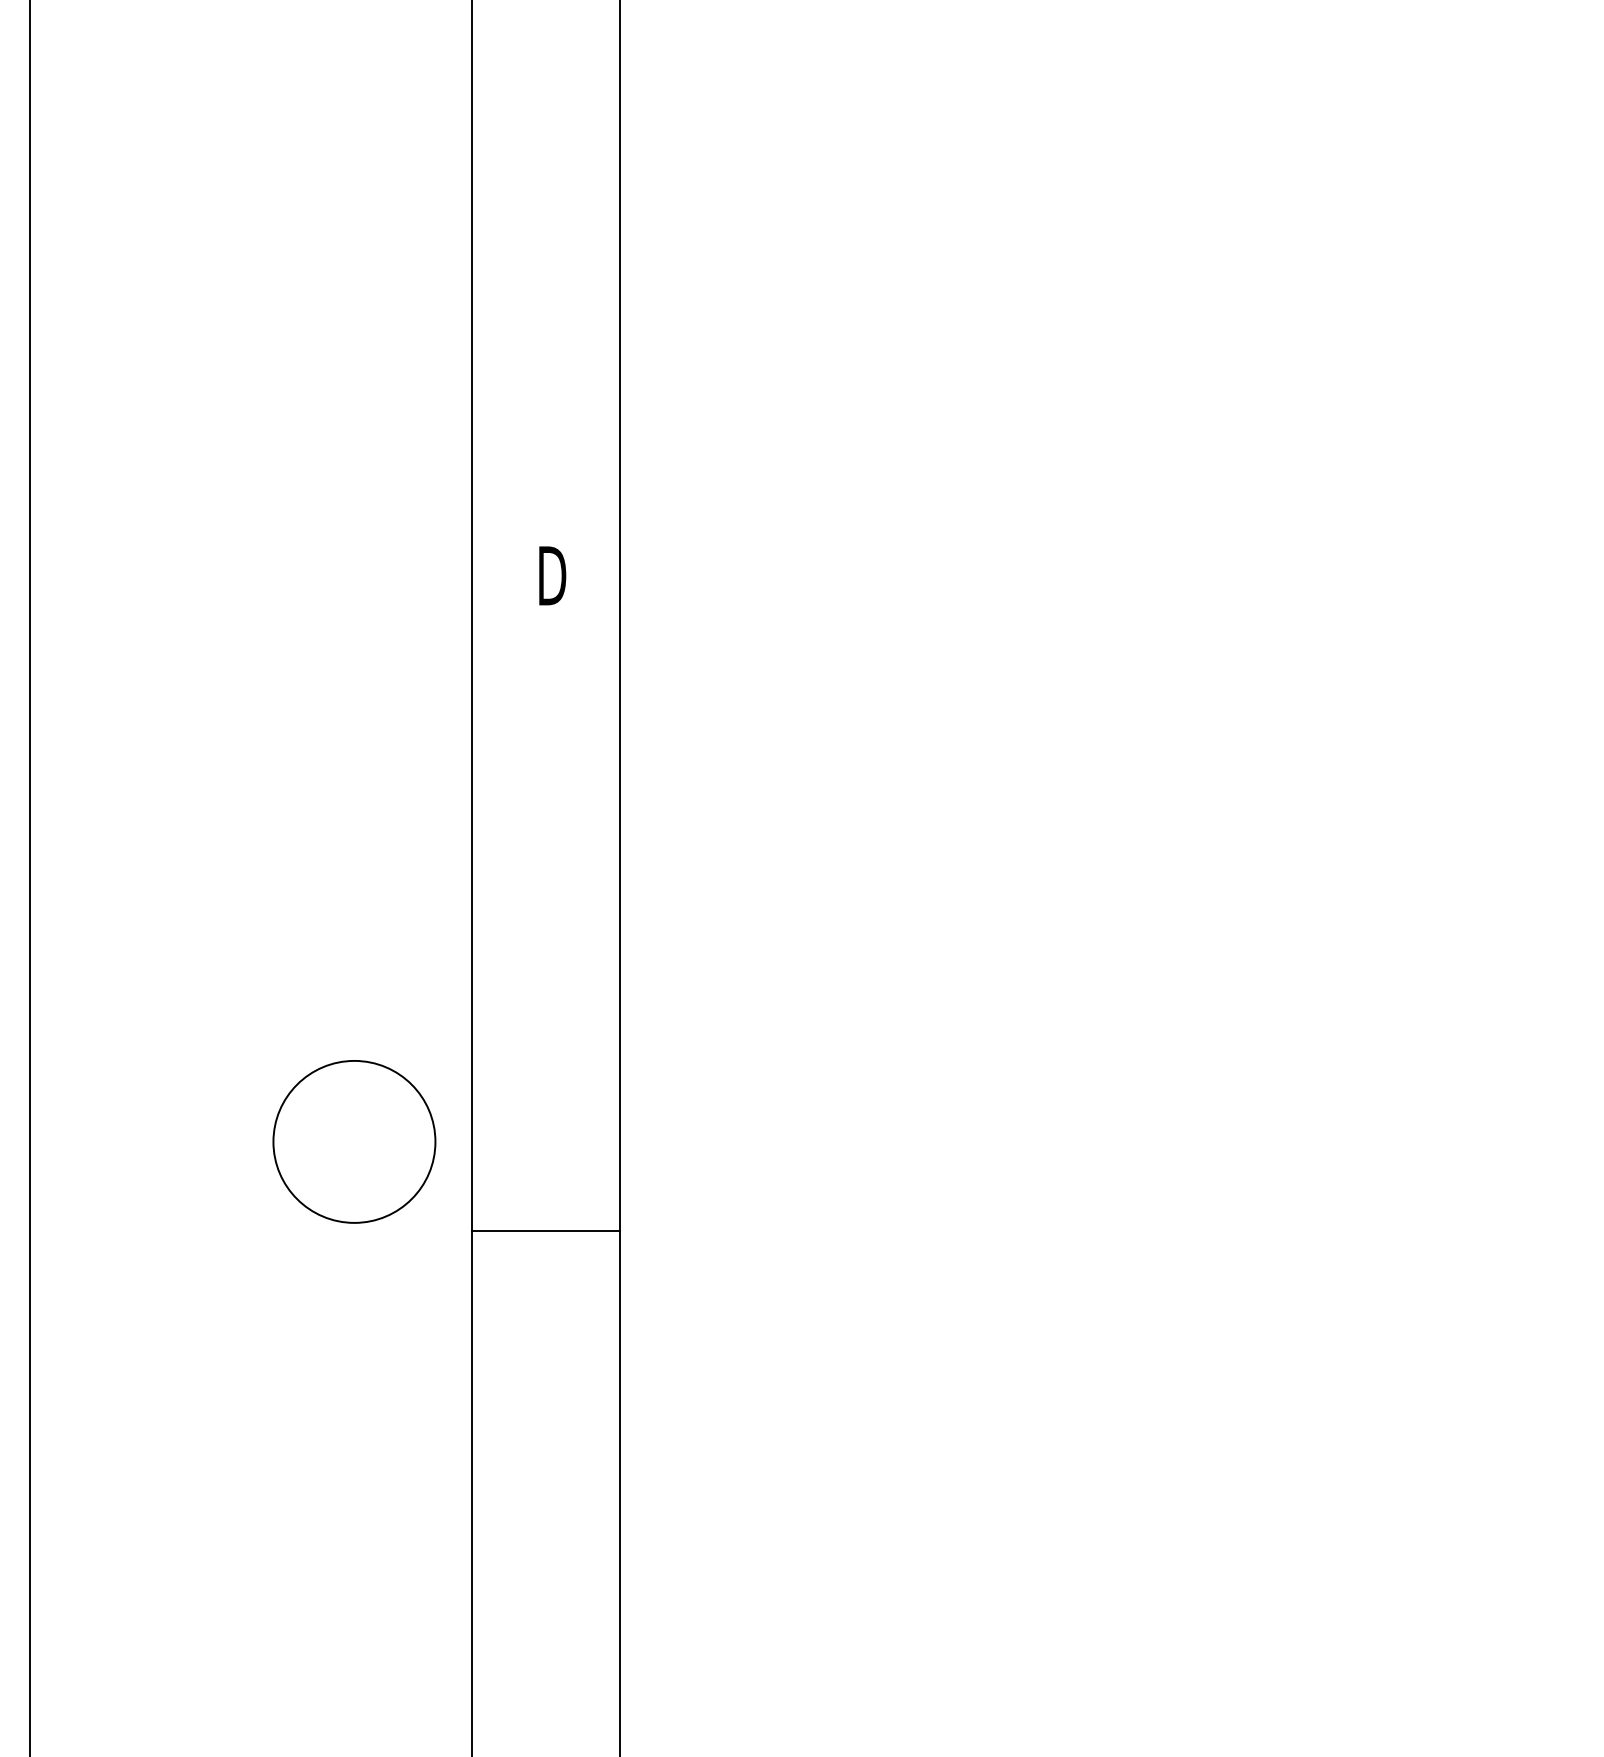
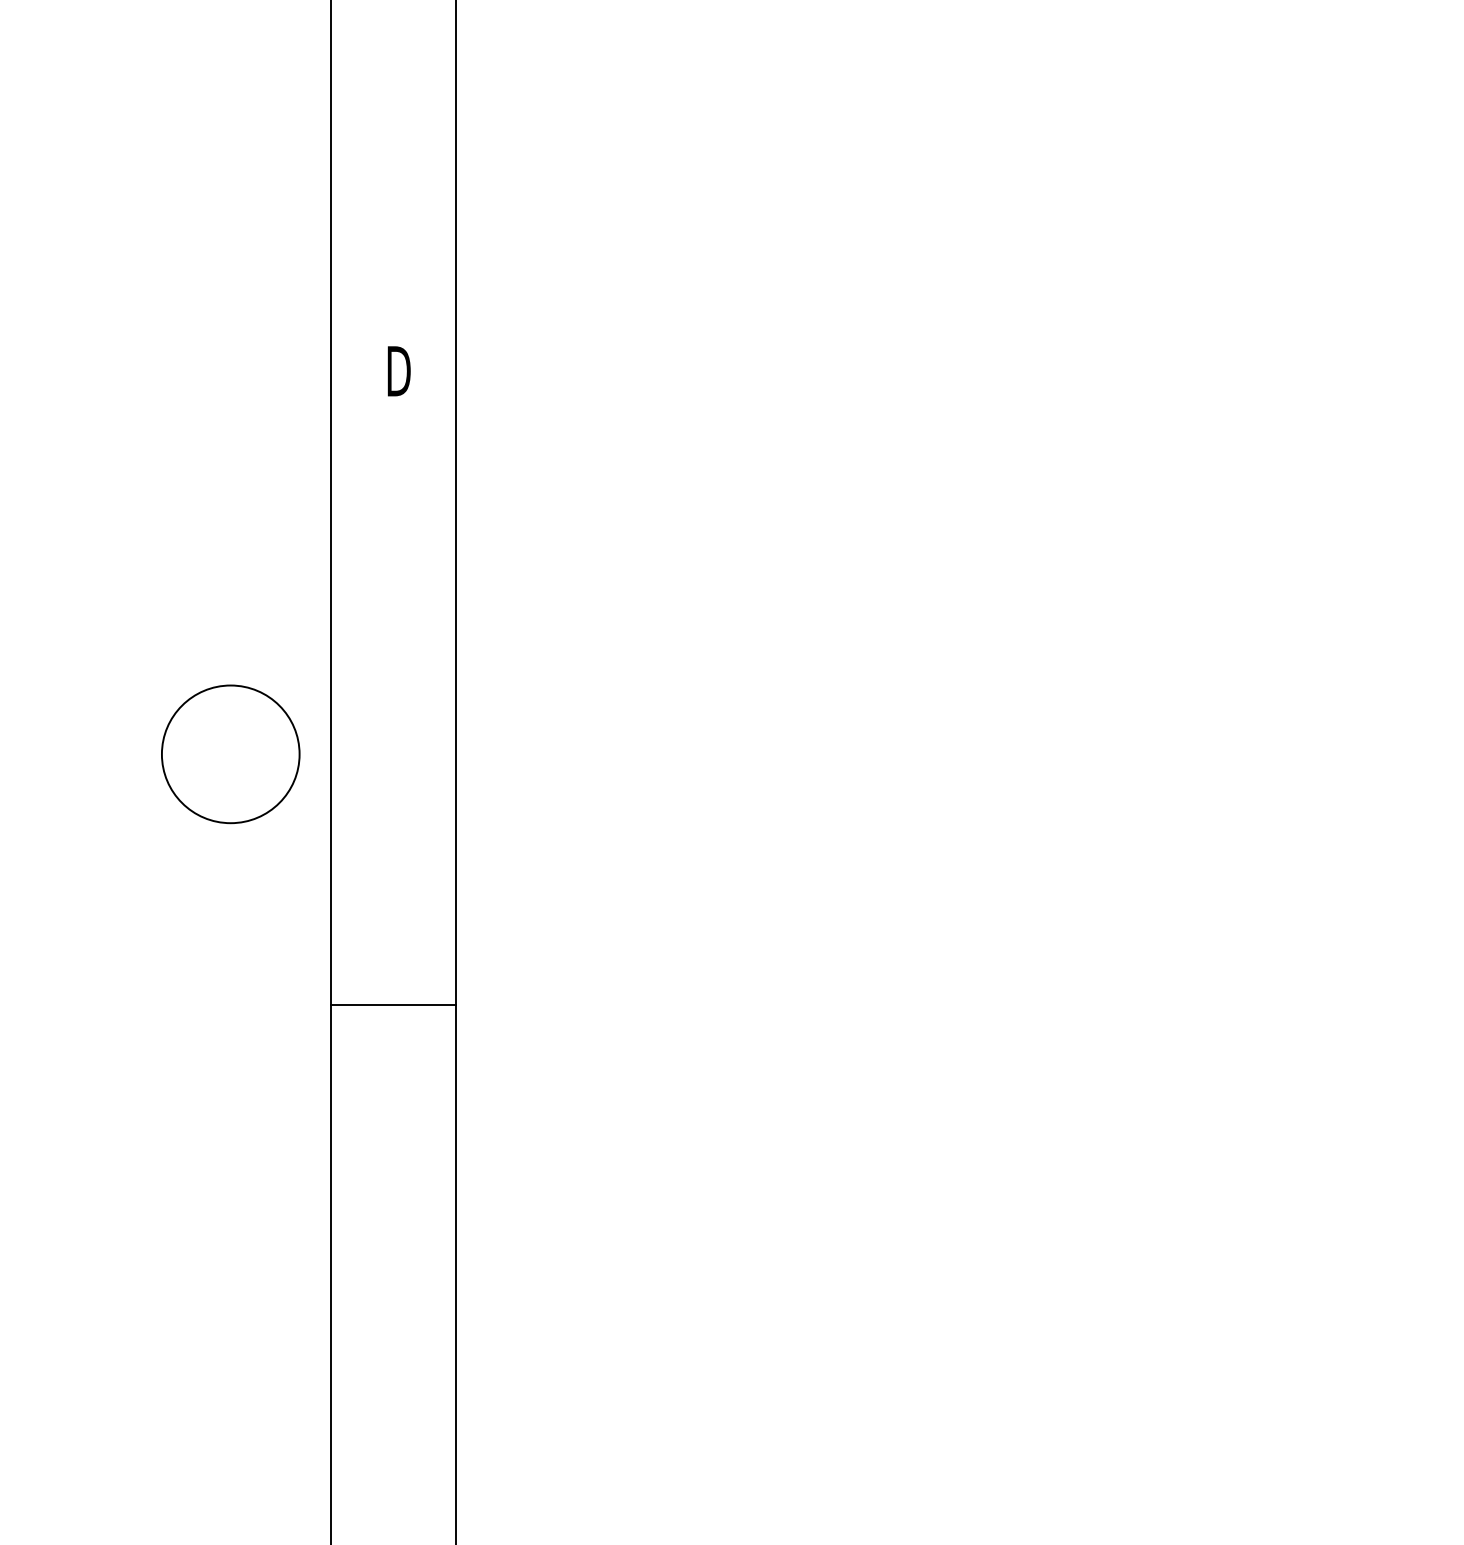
circle: (354, 1142) -> (230, 754), moved
line: (545, 1230) -> (393, 1004), moved

